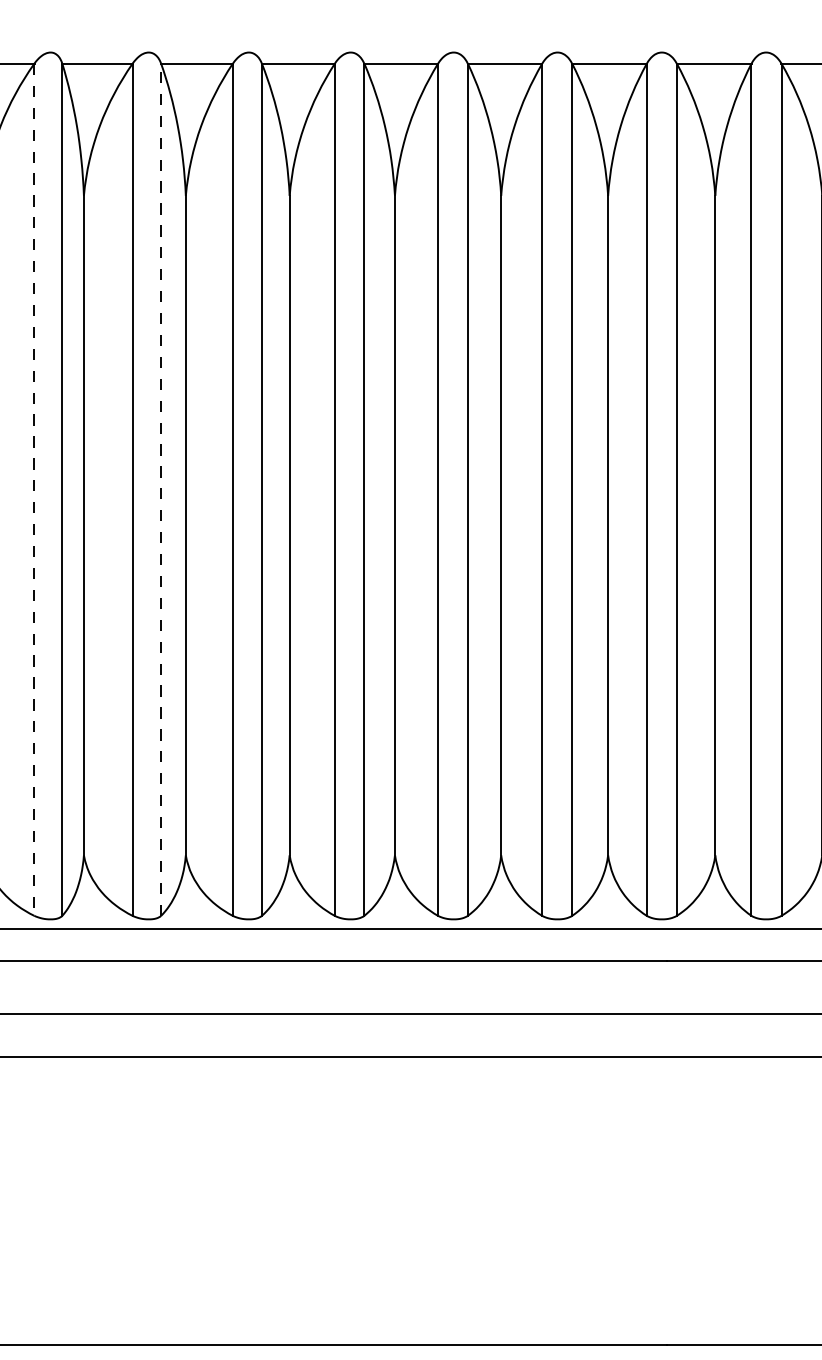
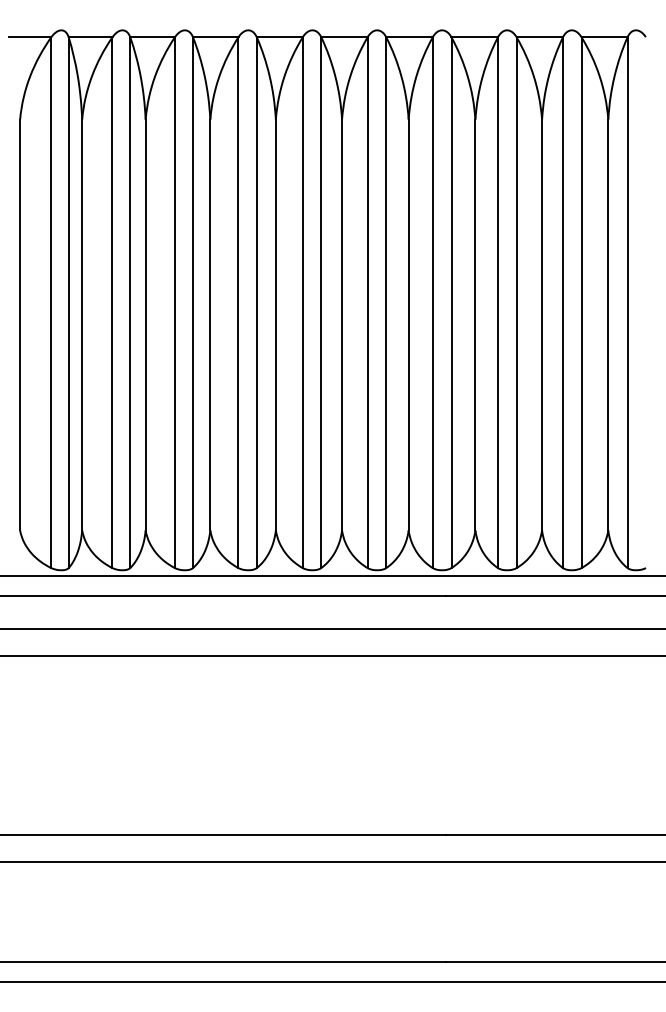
line: (161, 489) -> (130, 302), dashed -> solid
line: (34, 491) -> (51, 303), dashed -> solid

